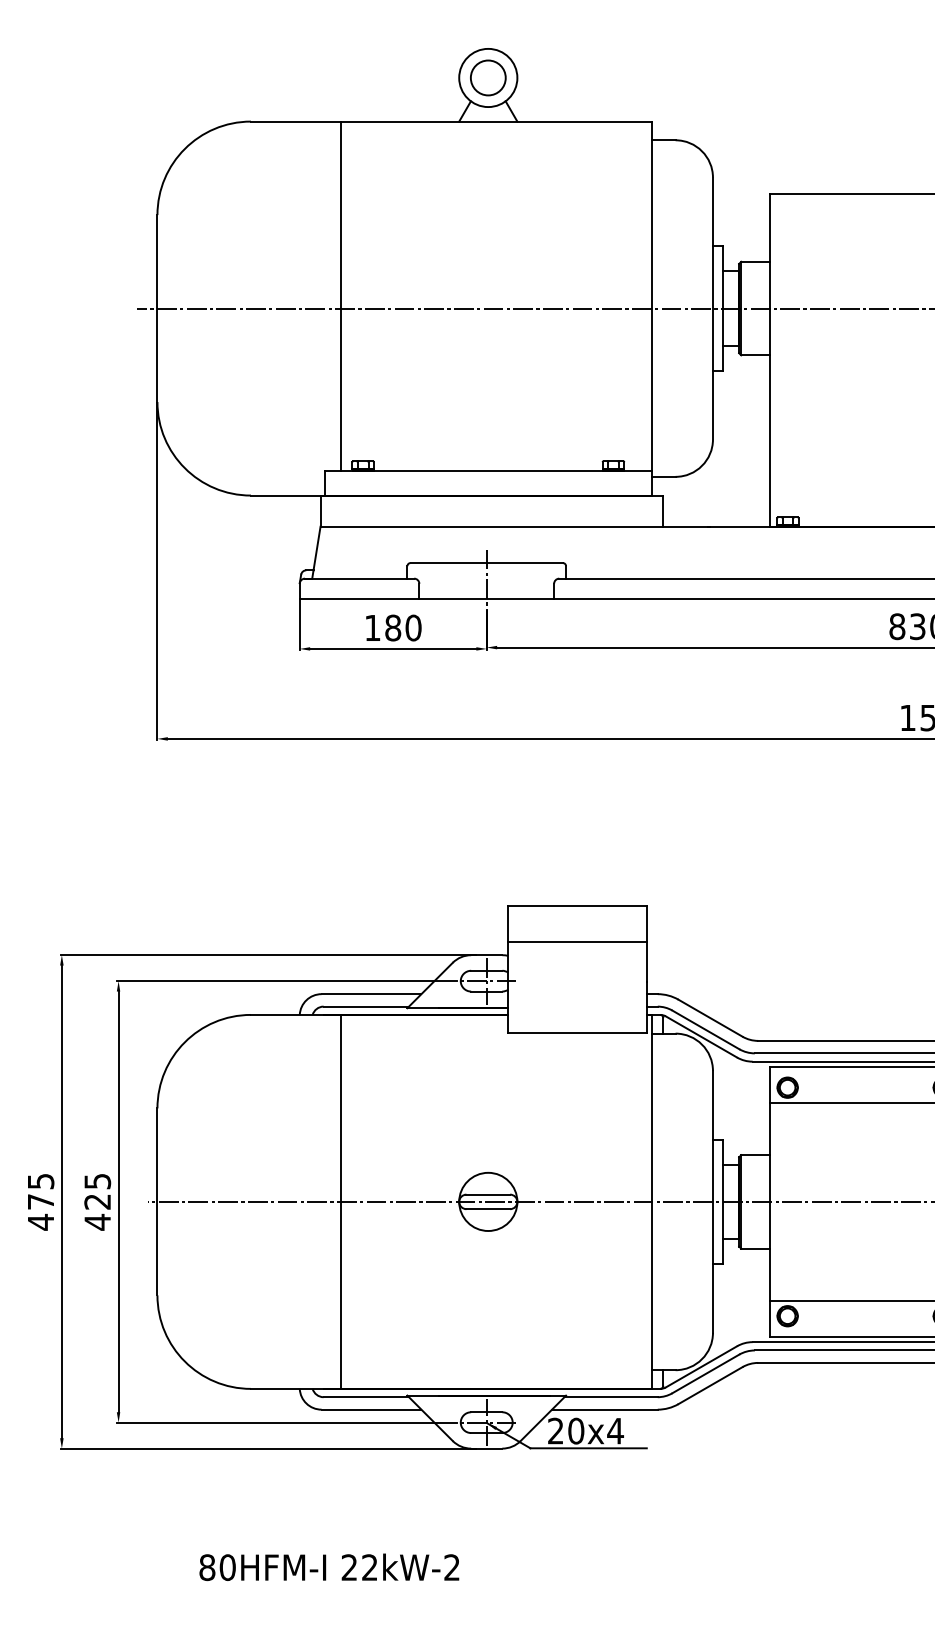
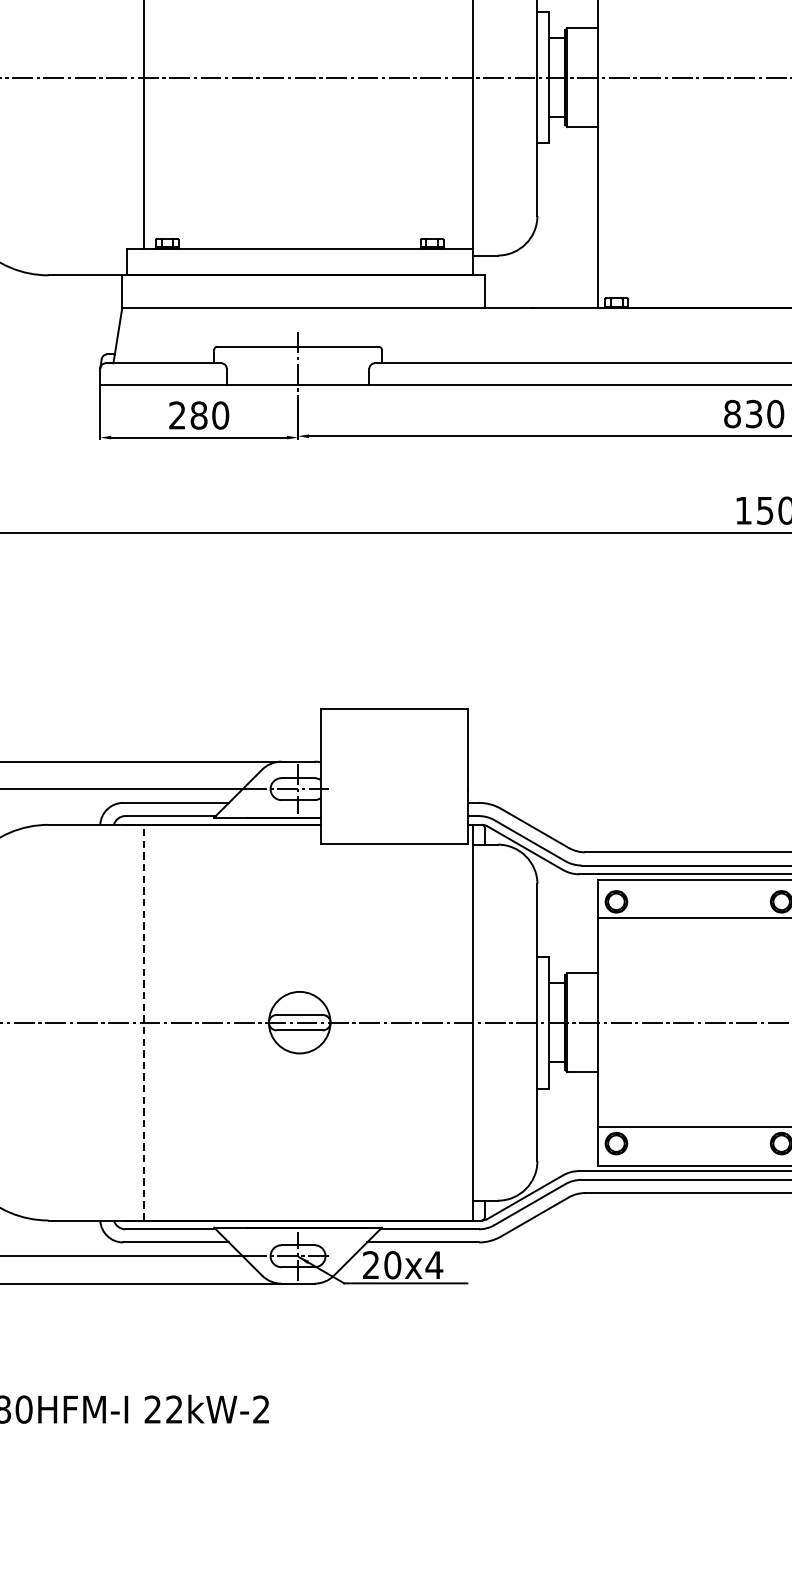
text: (372, 627) -> (177, 414), 180 -> 280
line: (577, 941) -> (394, 747), removed
line: (340, 1201) -> (143, 1022), solid -> dashed

